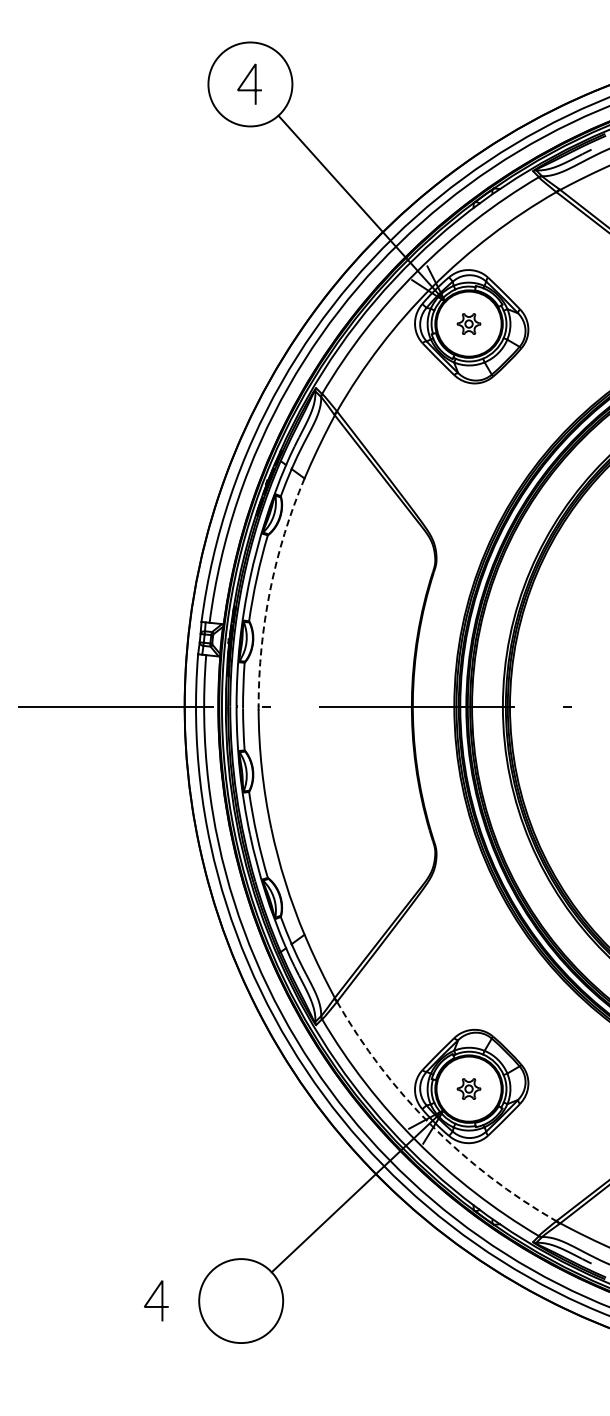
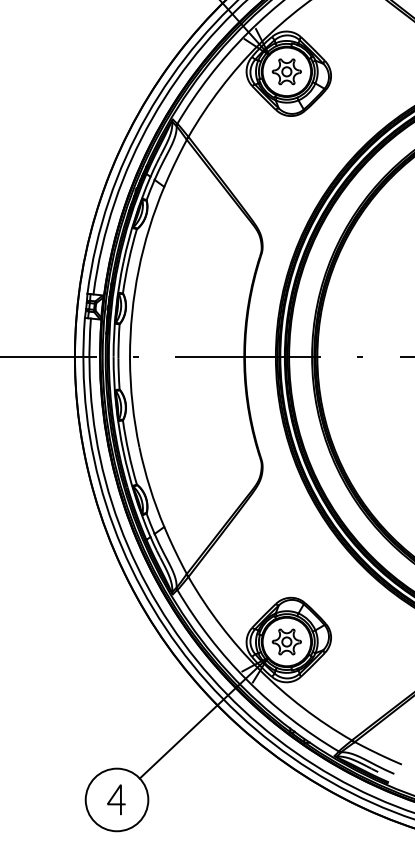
part: (468, 323) -> (286, 71), size x1.67
arc: (270, 590) -> (138, 270), dashed -> solid
part: (468, 1088) -> (286, 641), size x1.67
arc: (432, 1126) -> (259, 669), dashed -> solid
line: (152, 1297) -> (113, 797), moved

